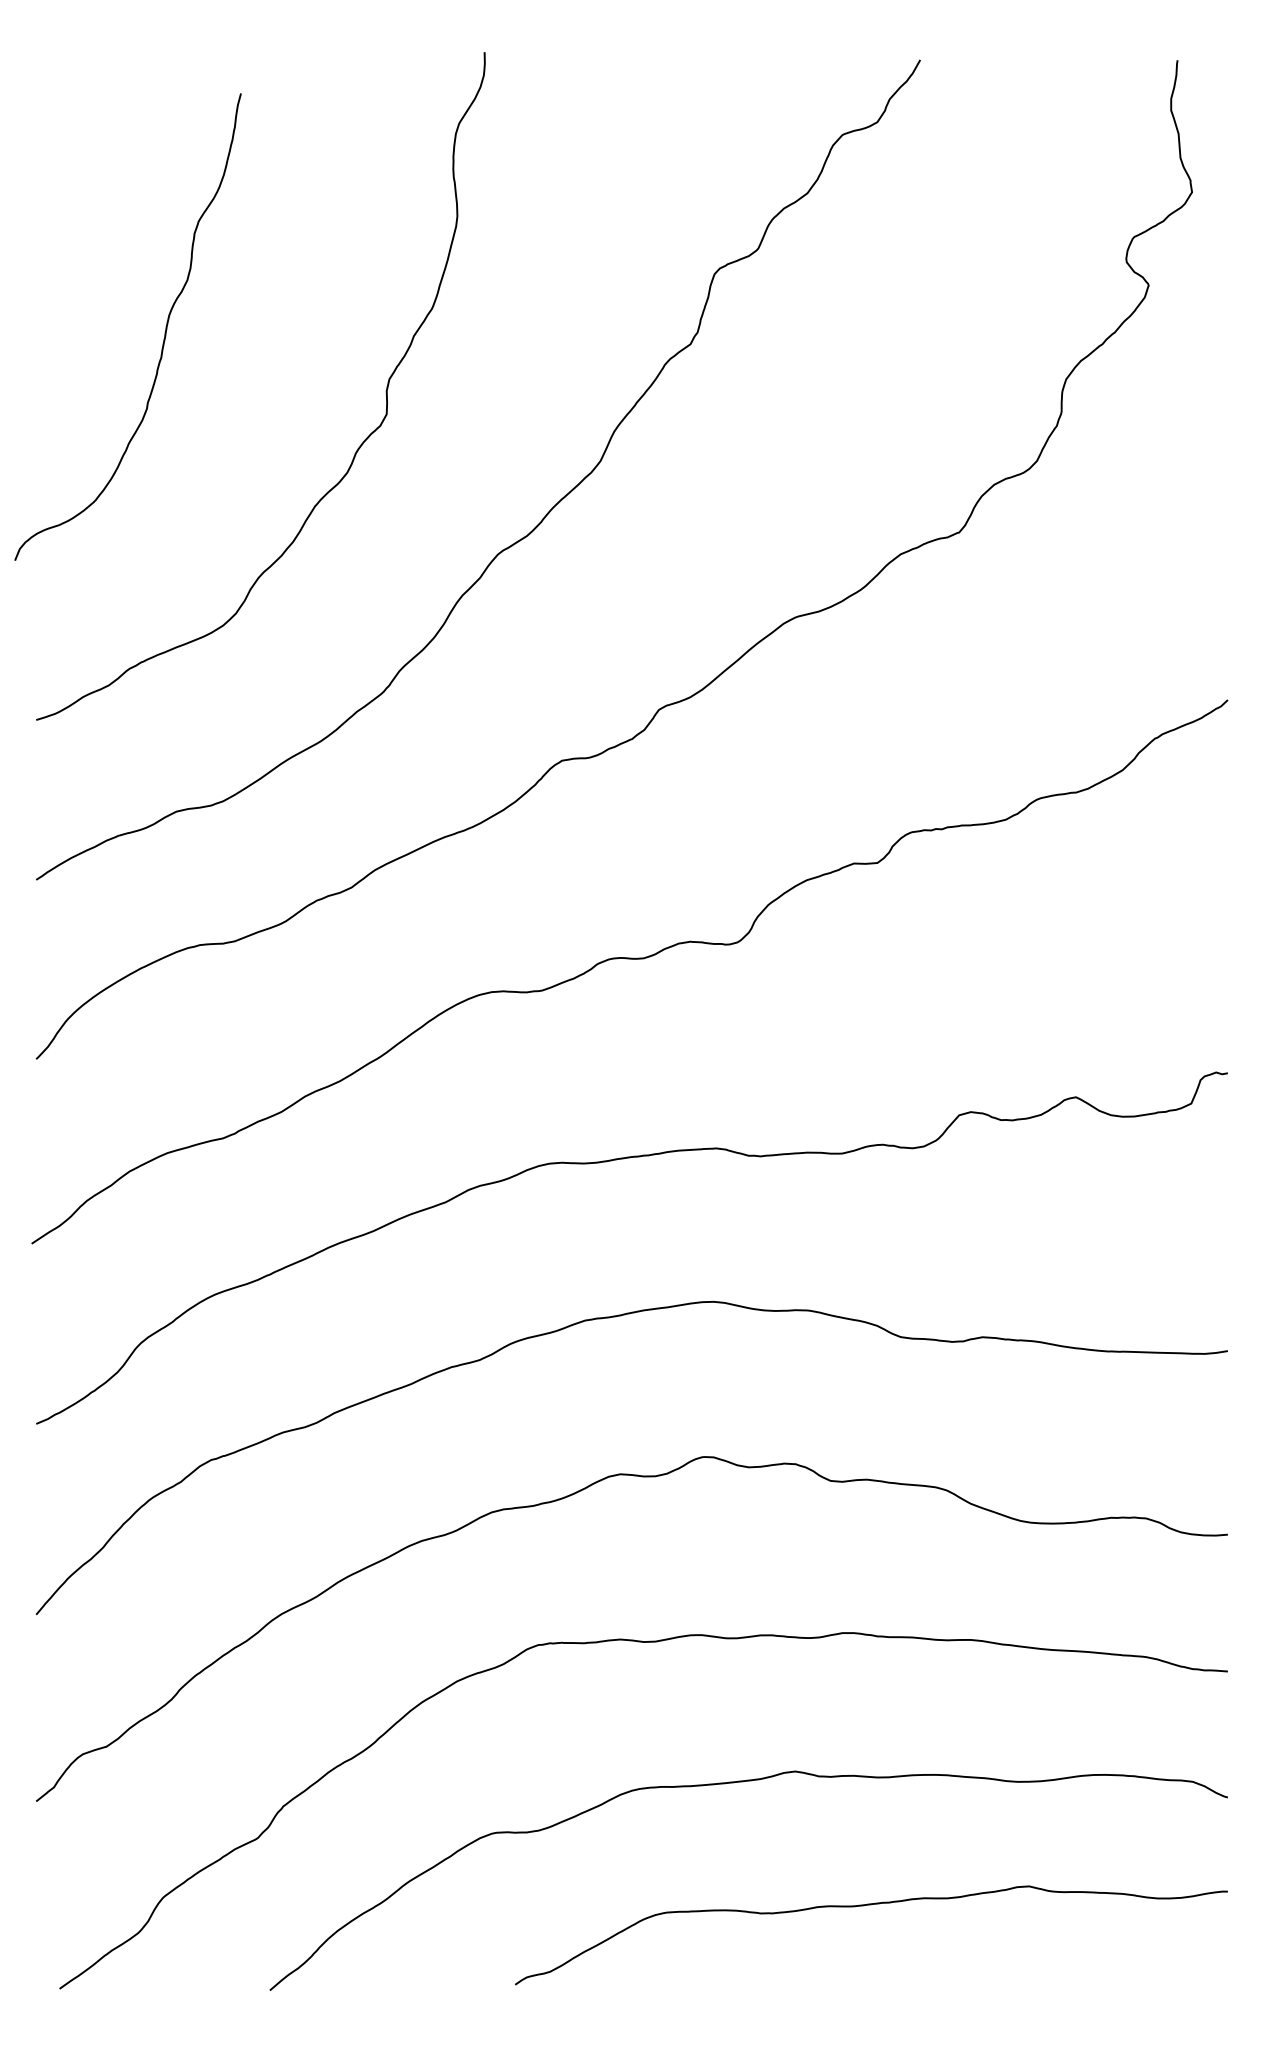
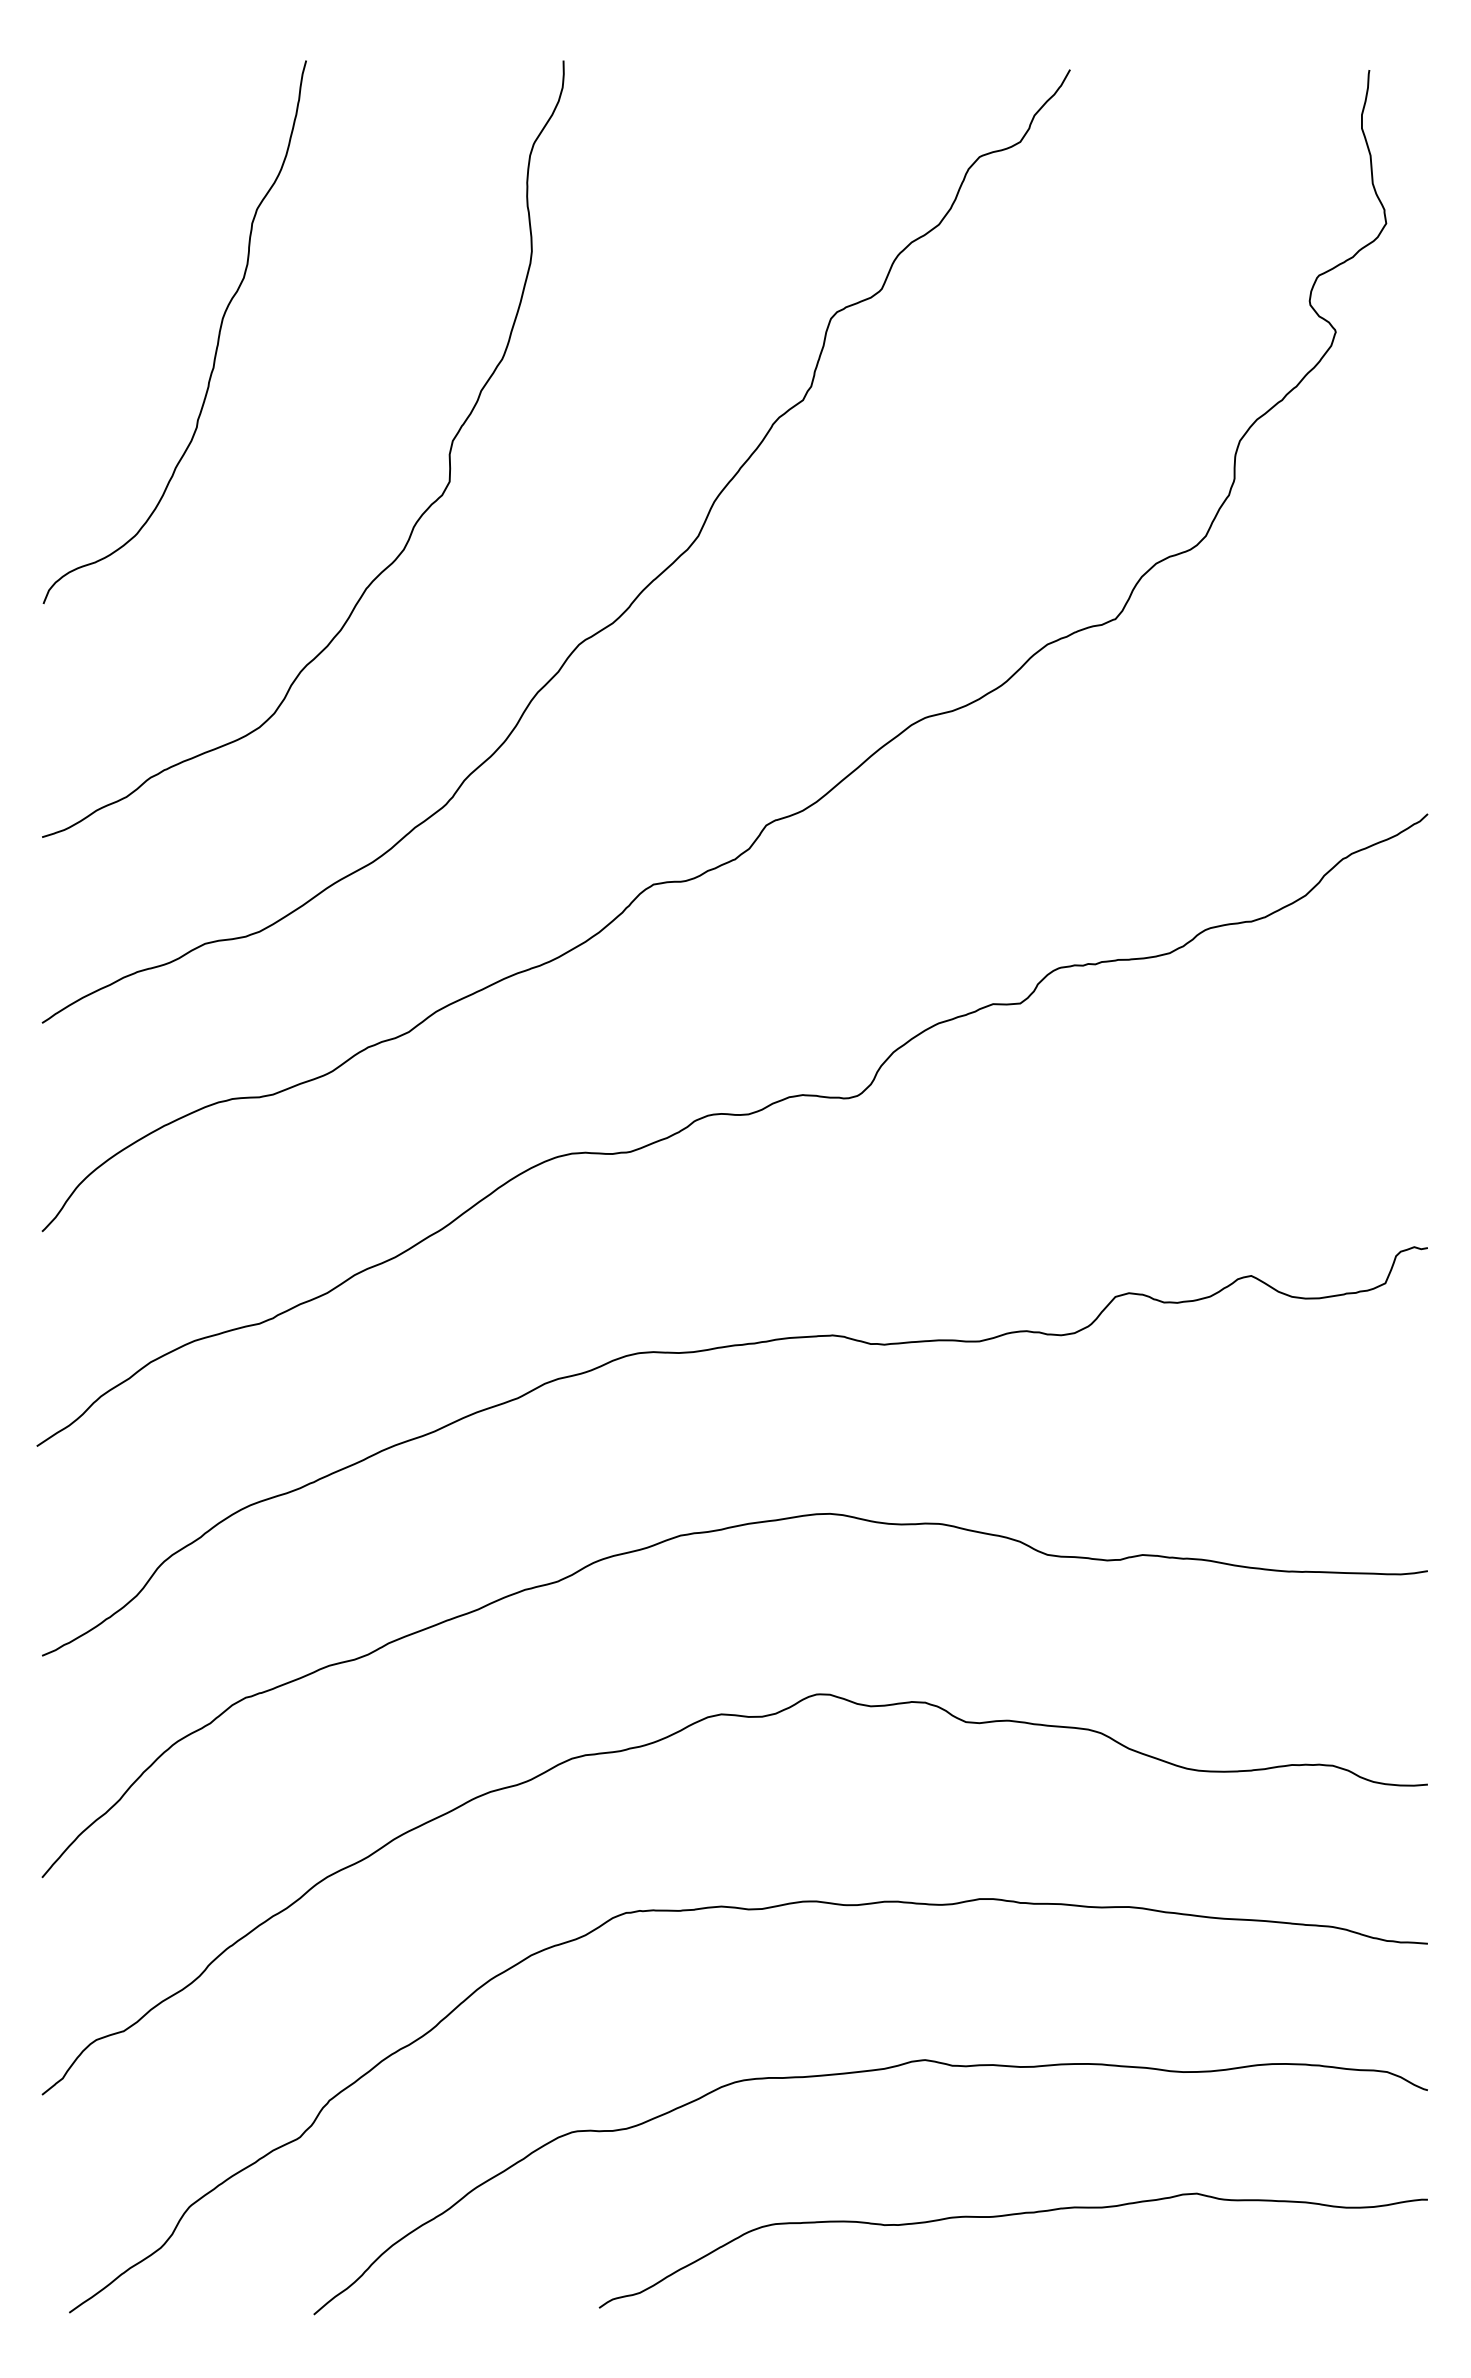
curve: (164, 332) -> (217, 338), moved

